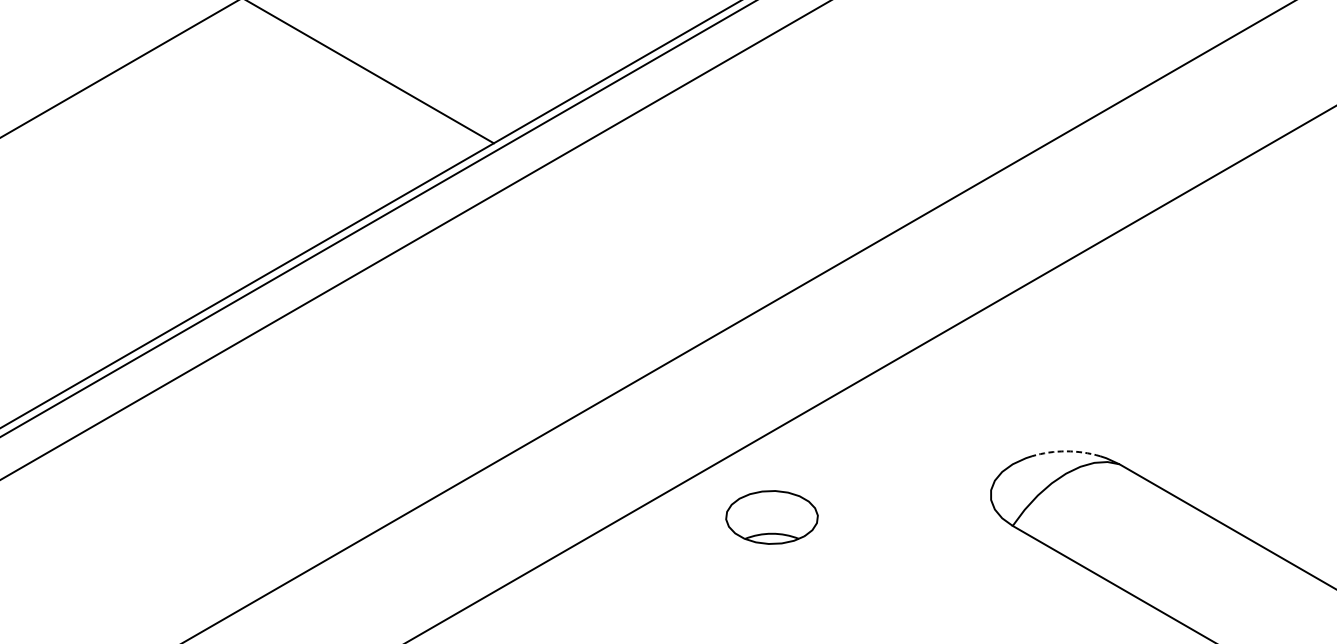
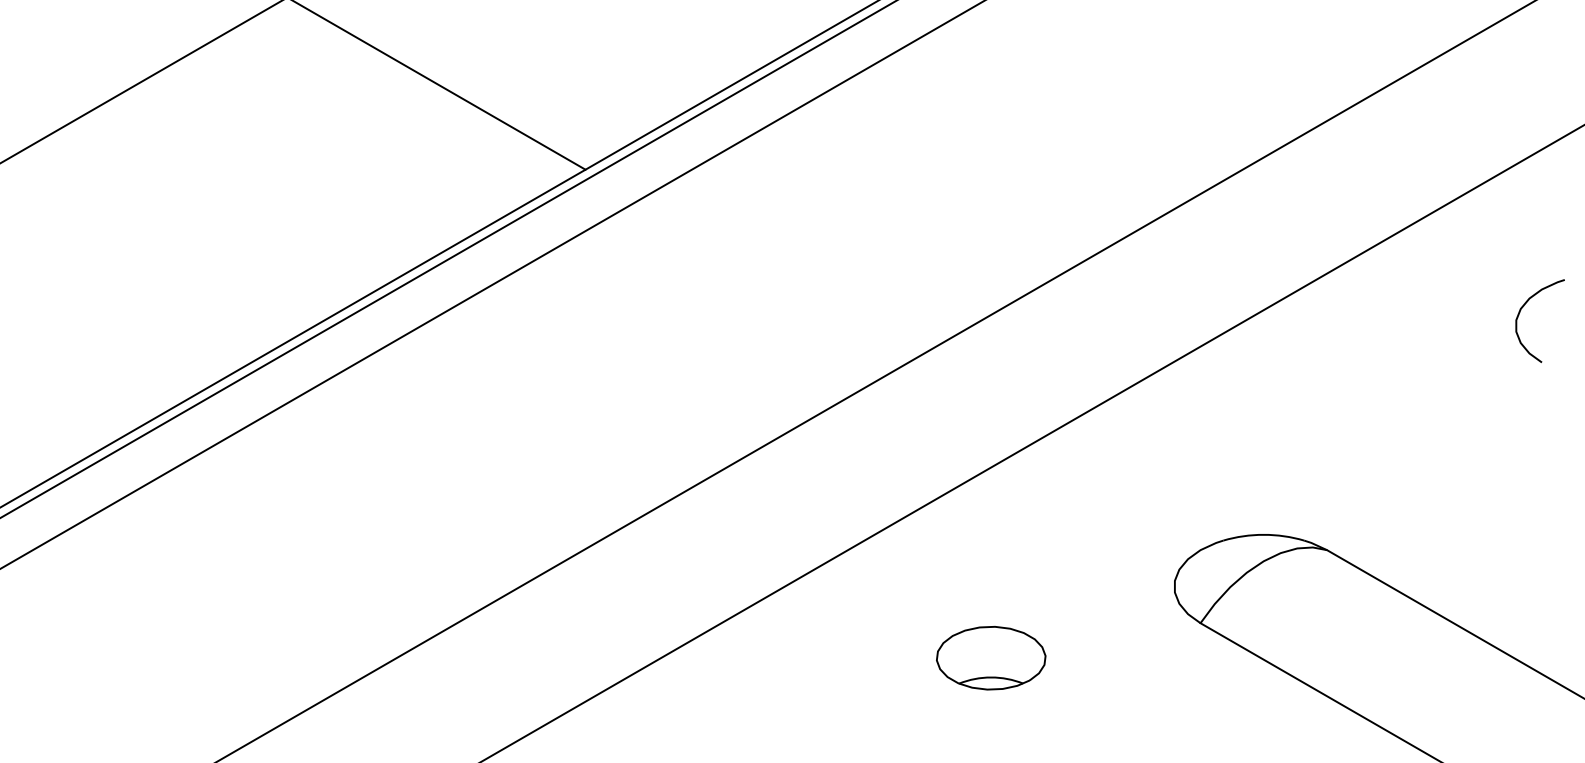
curve: (1286, 258) -> (1524, 306), added
arc: (1065, 451) -> (1263, 534), dashed -> solid
part: (772, 517) -> (991, 658), moved

